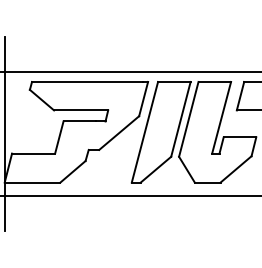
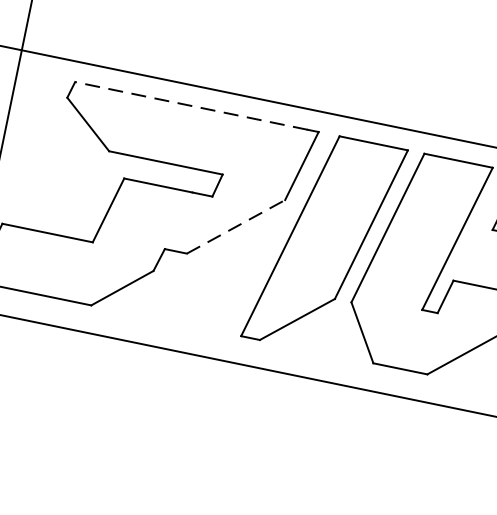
line: (86, 81) -> (189, 104), solid -> dashed
line: (119, 132) -> (236, 225), solid -> dashed

